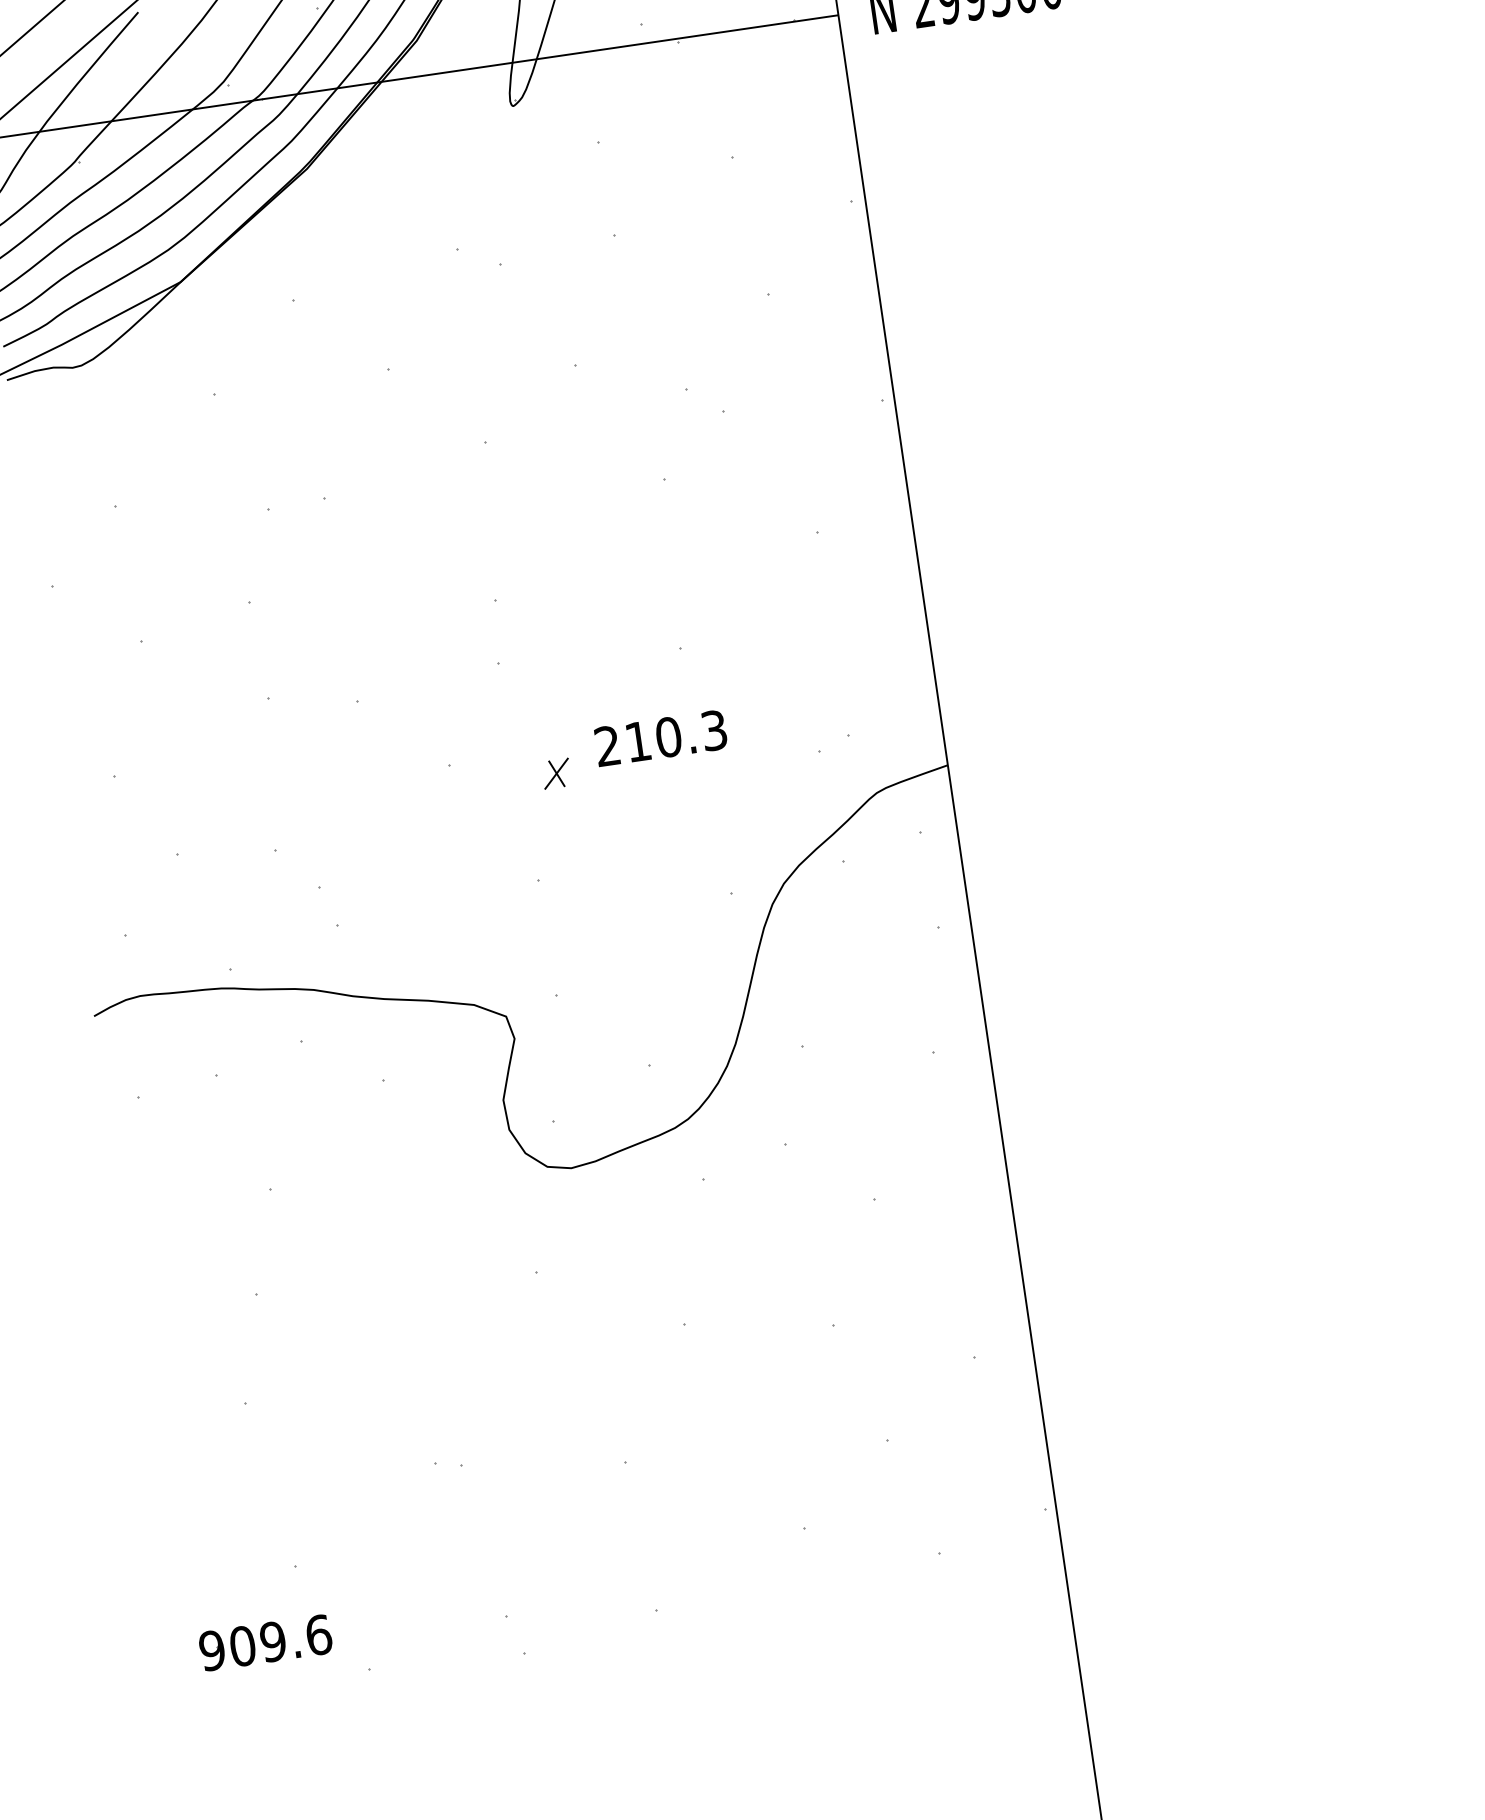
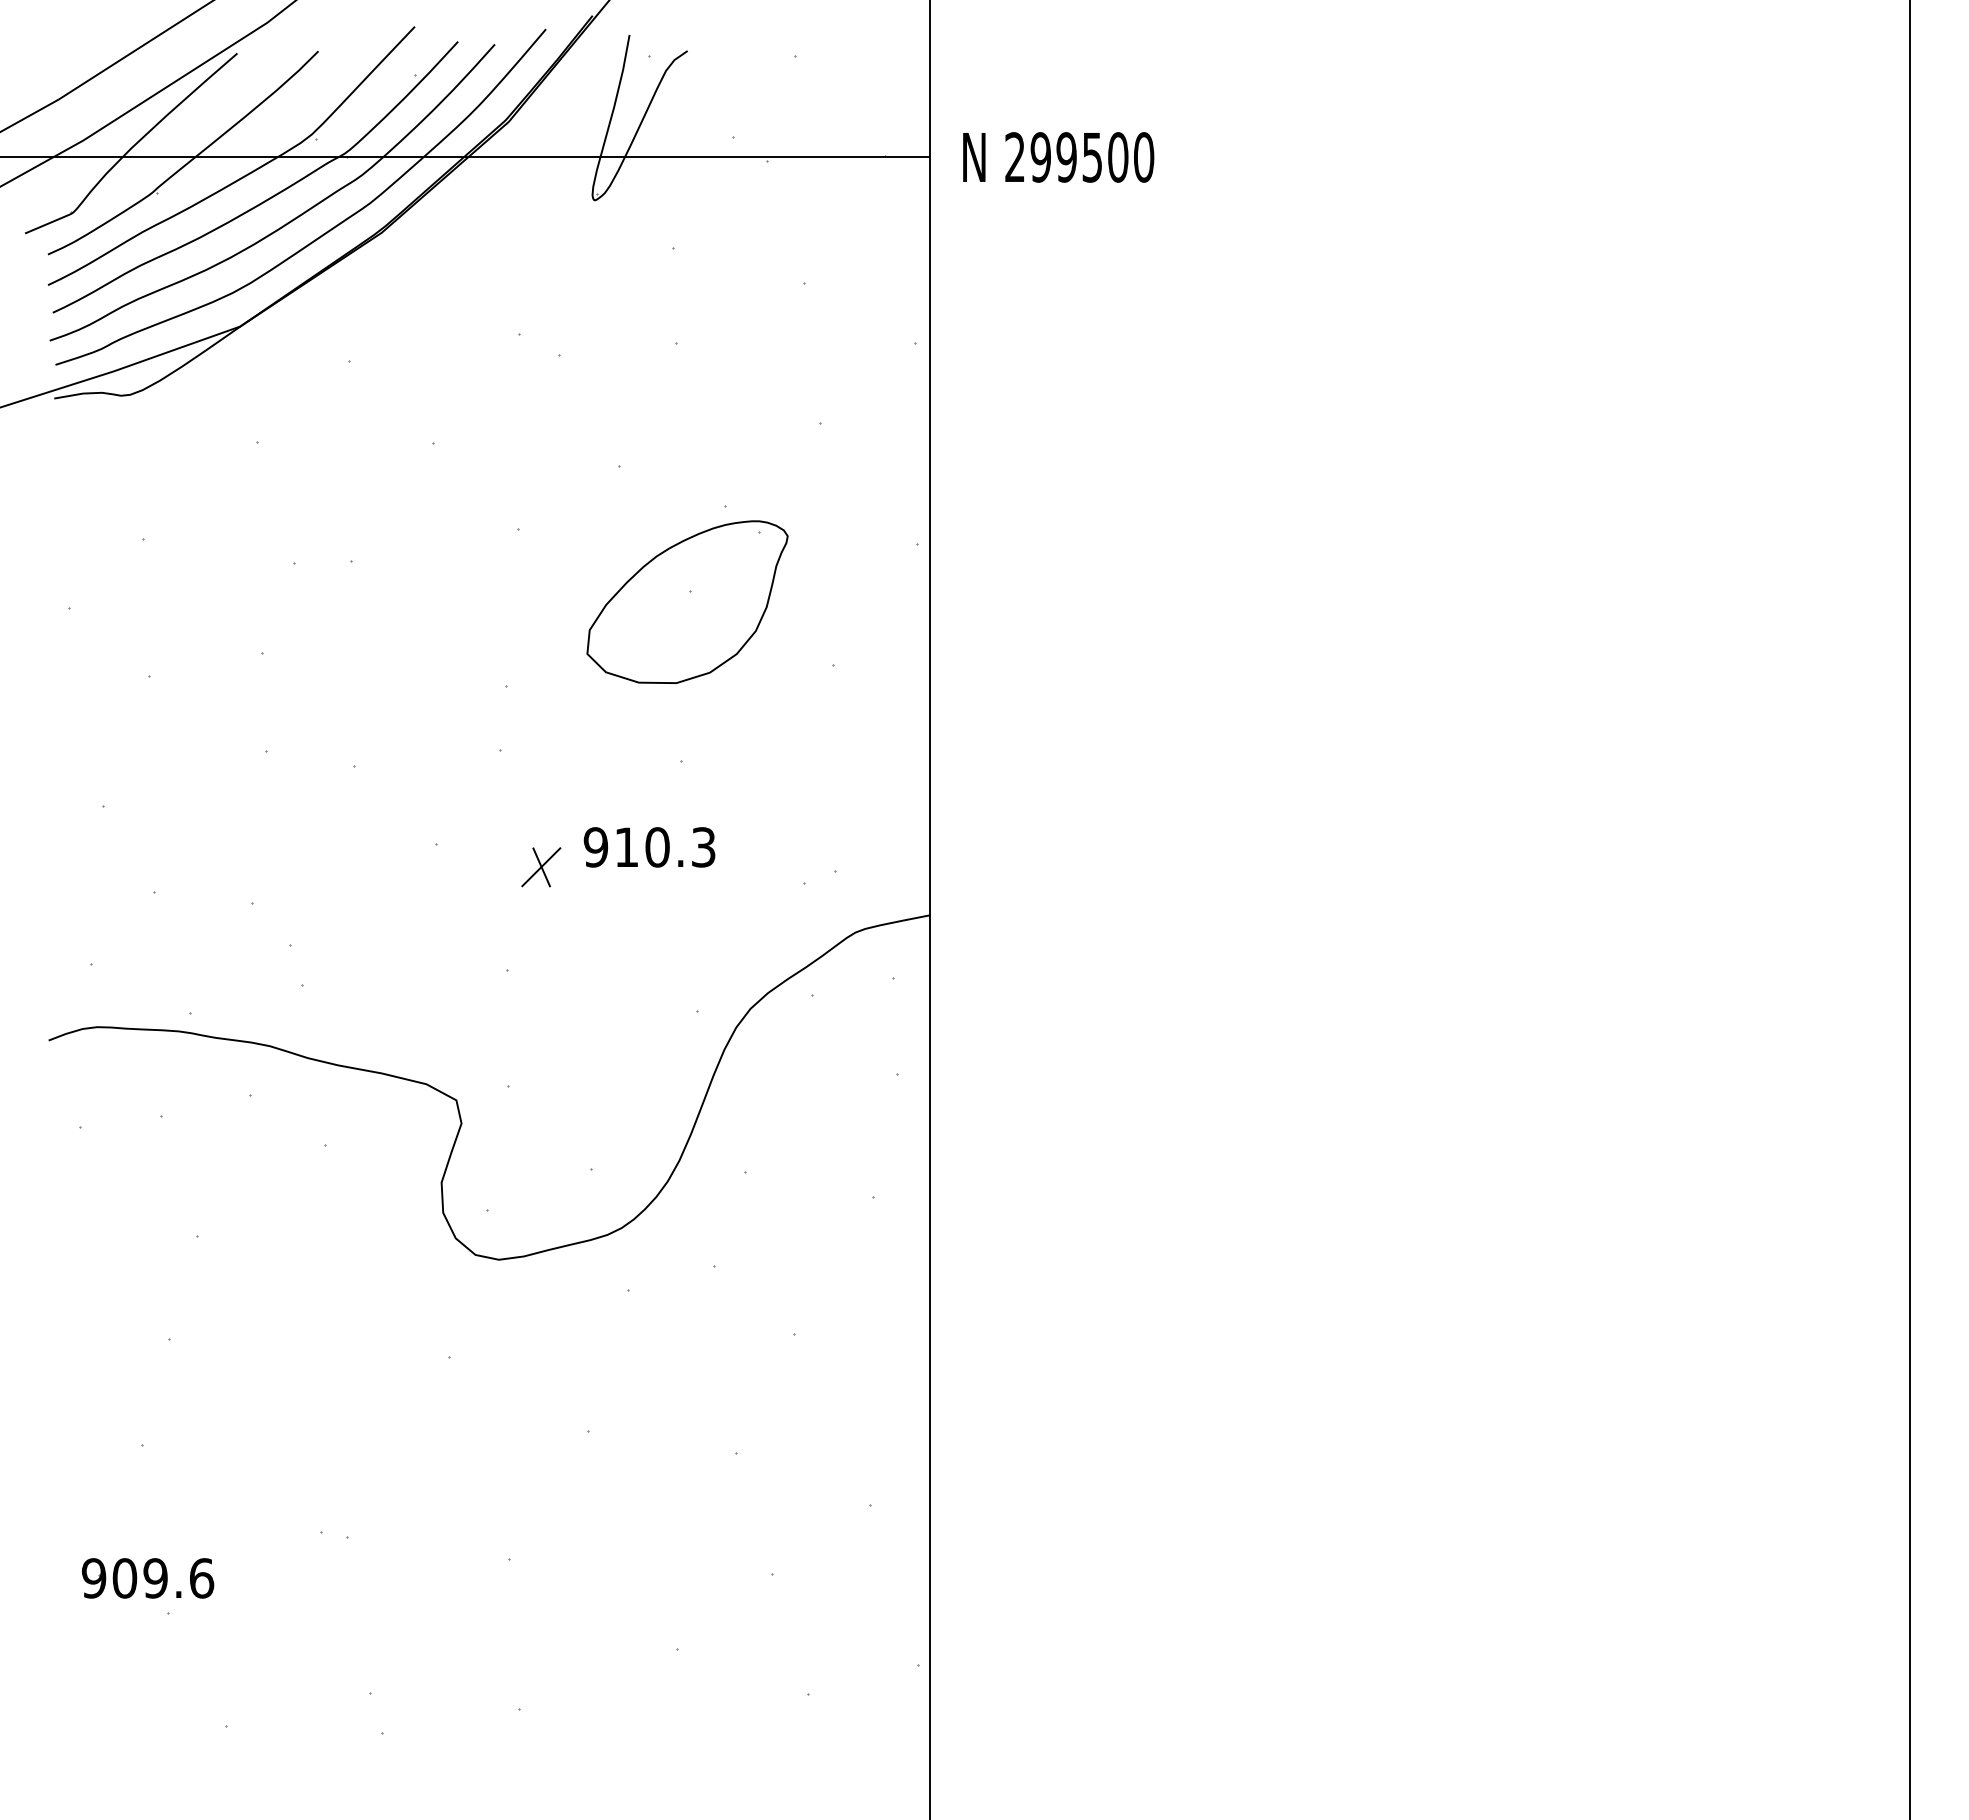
part: (662, 489) -> (687, 601), added
text: (607, 746) -> (595, 847), 210.3 -> 910.3
part: (556, 773) -> (541, 867), size x1.43
part: (266, 1642) -> (148, 1578), moved

